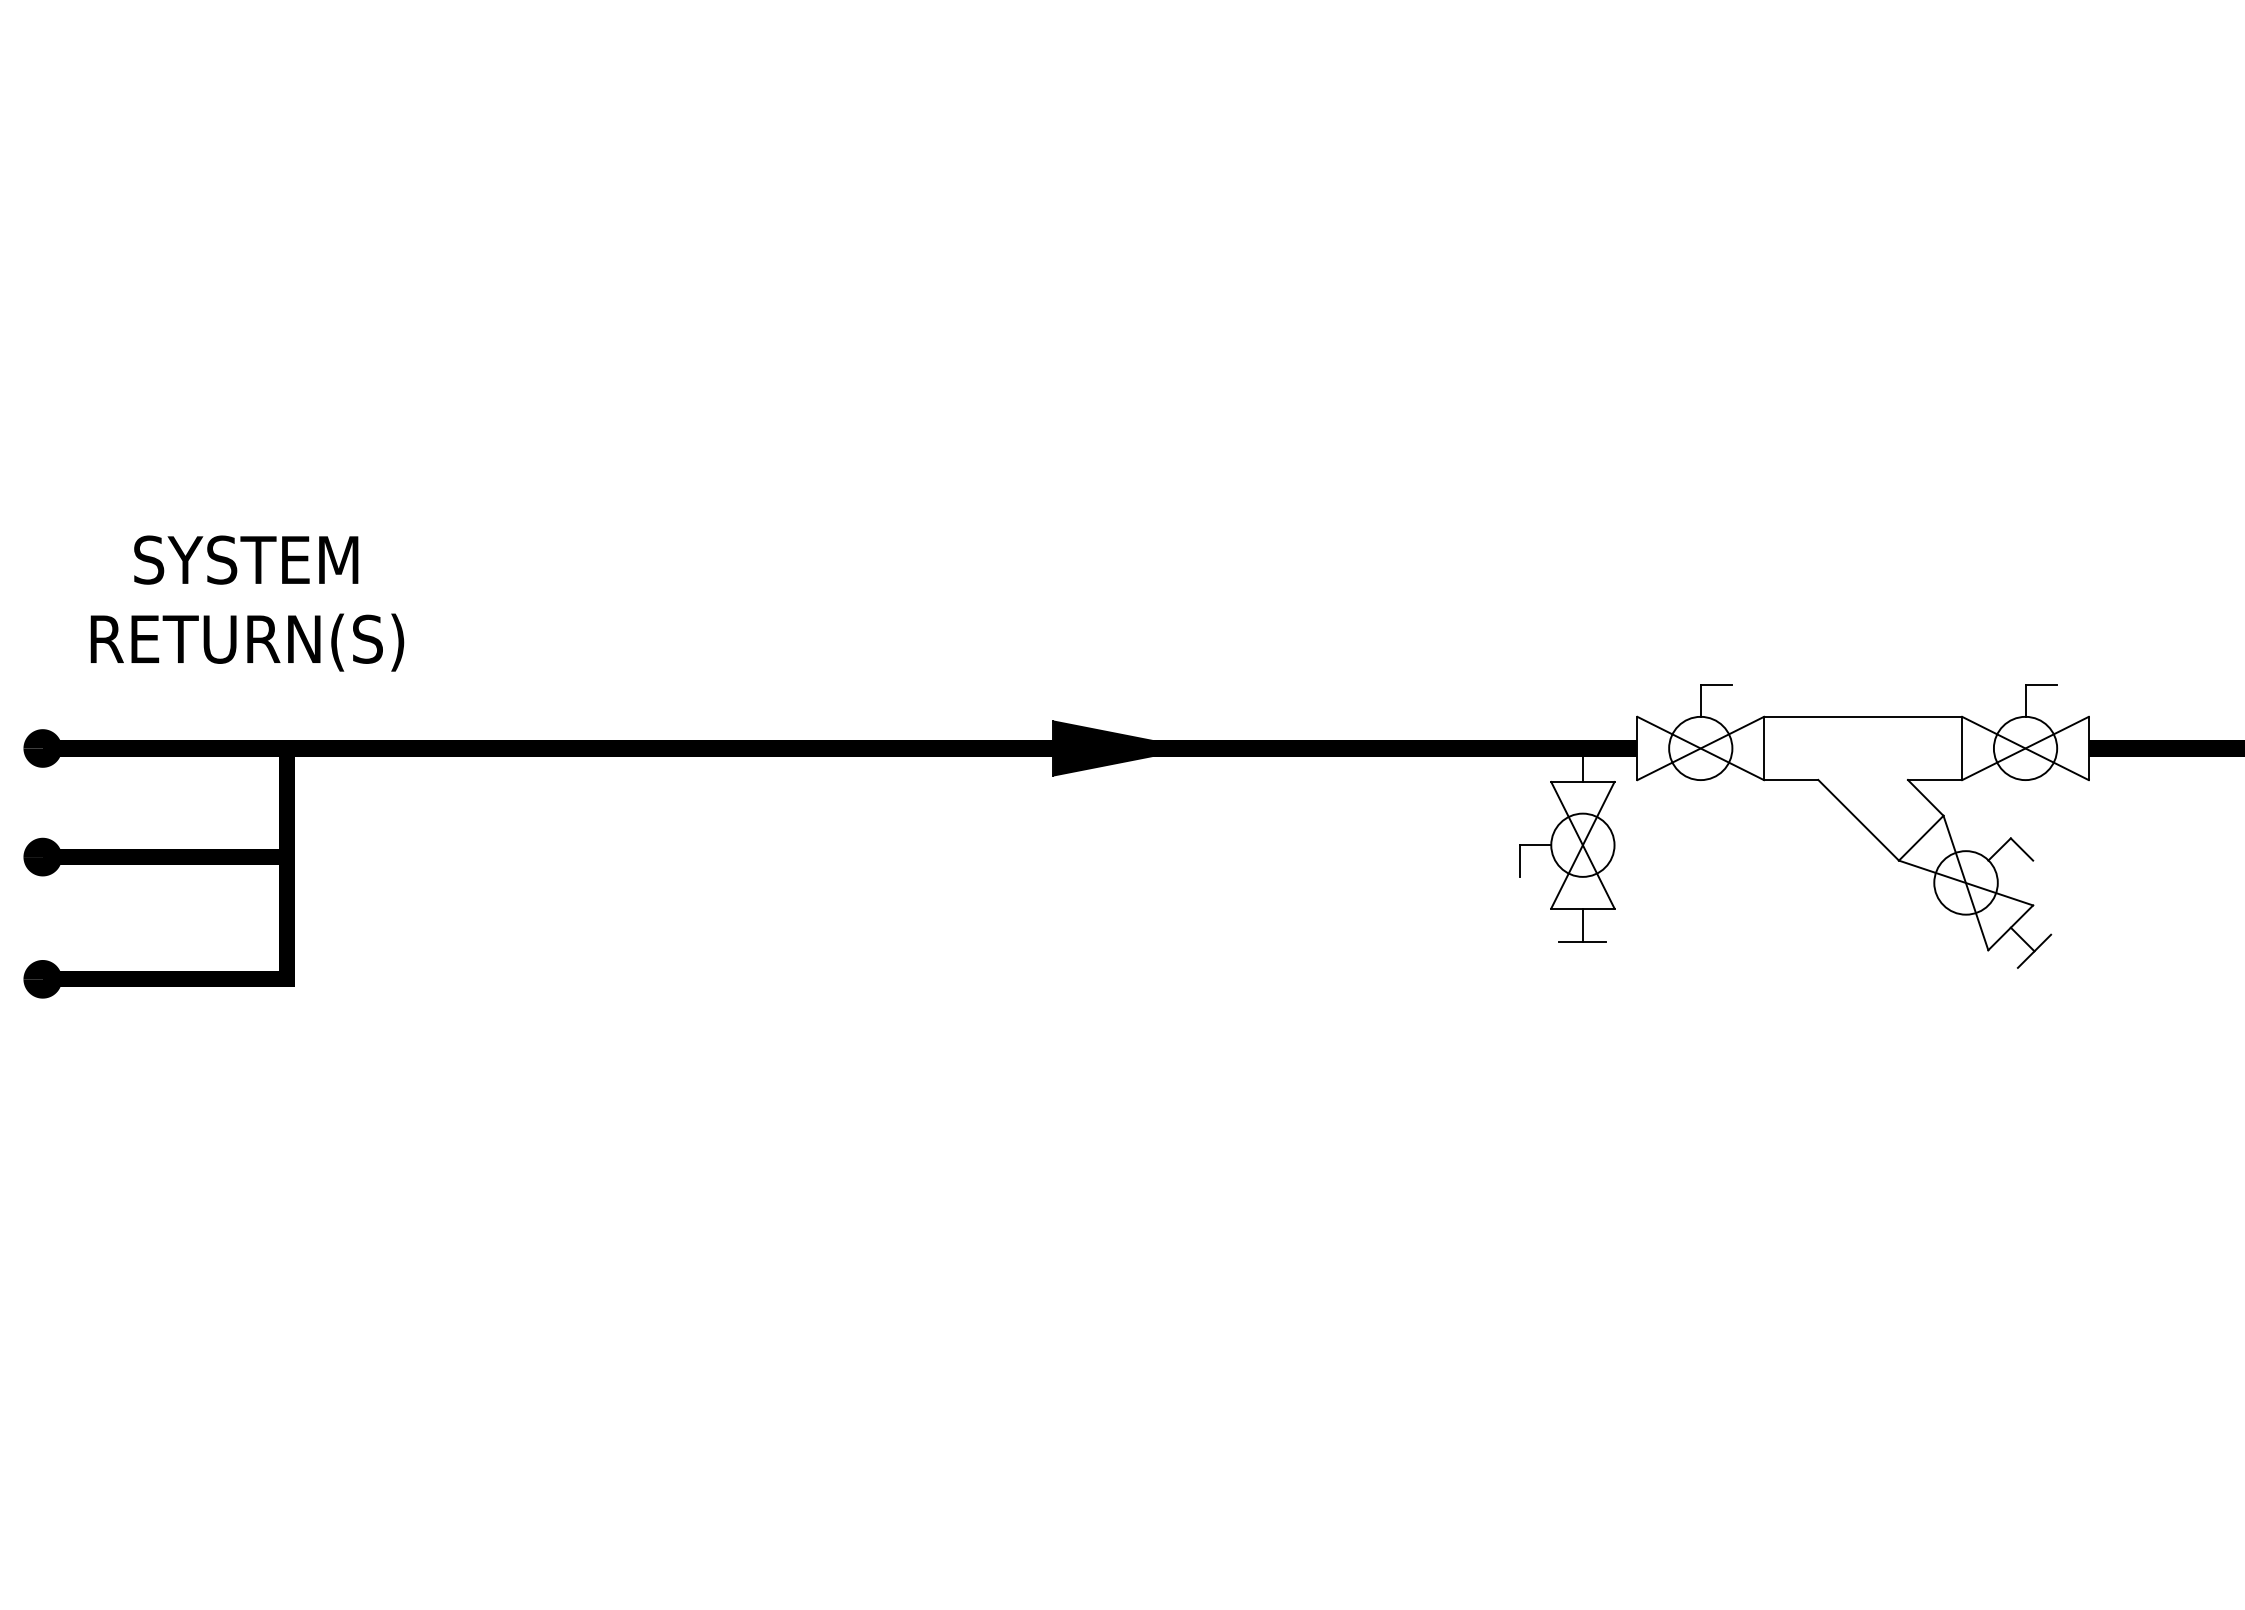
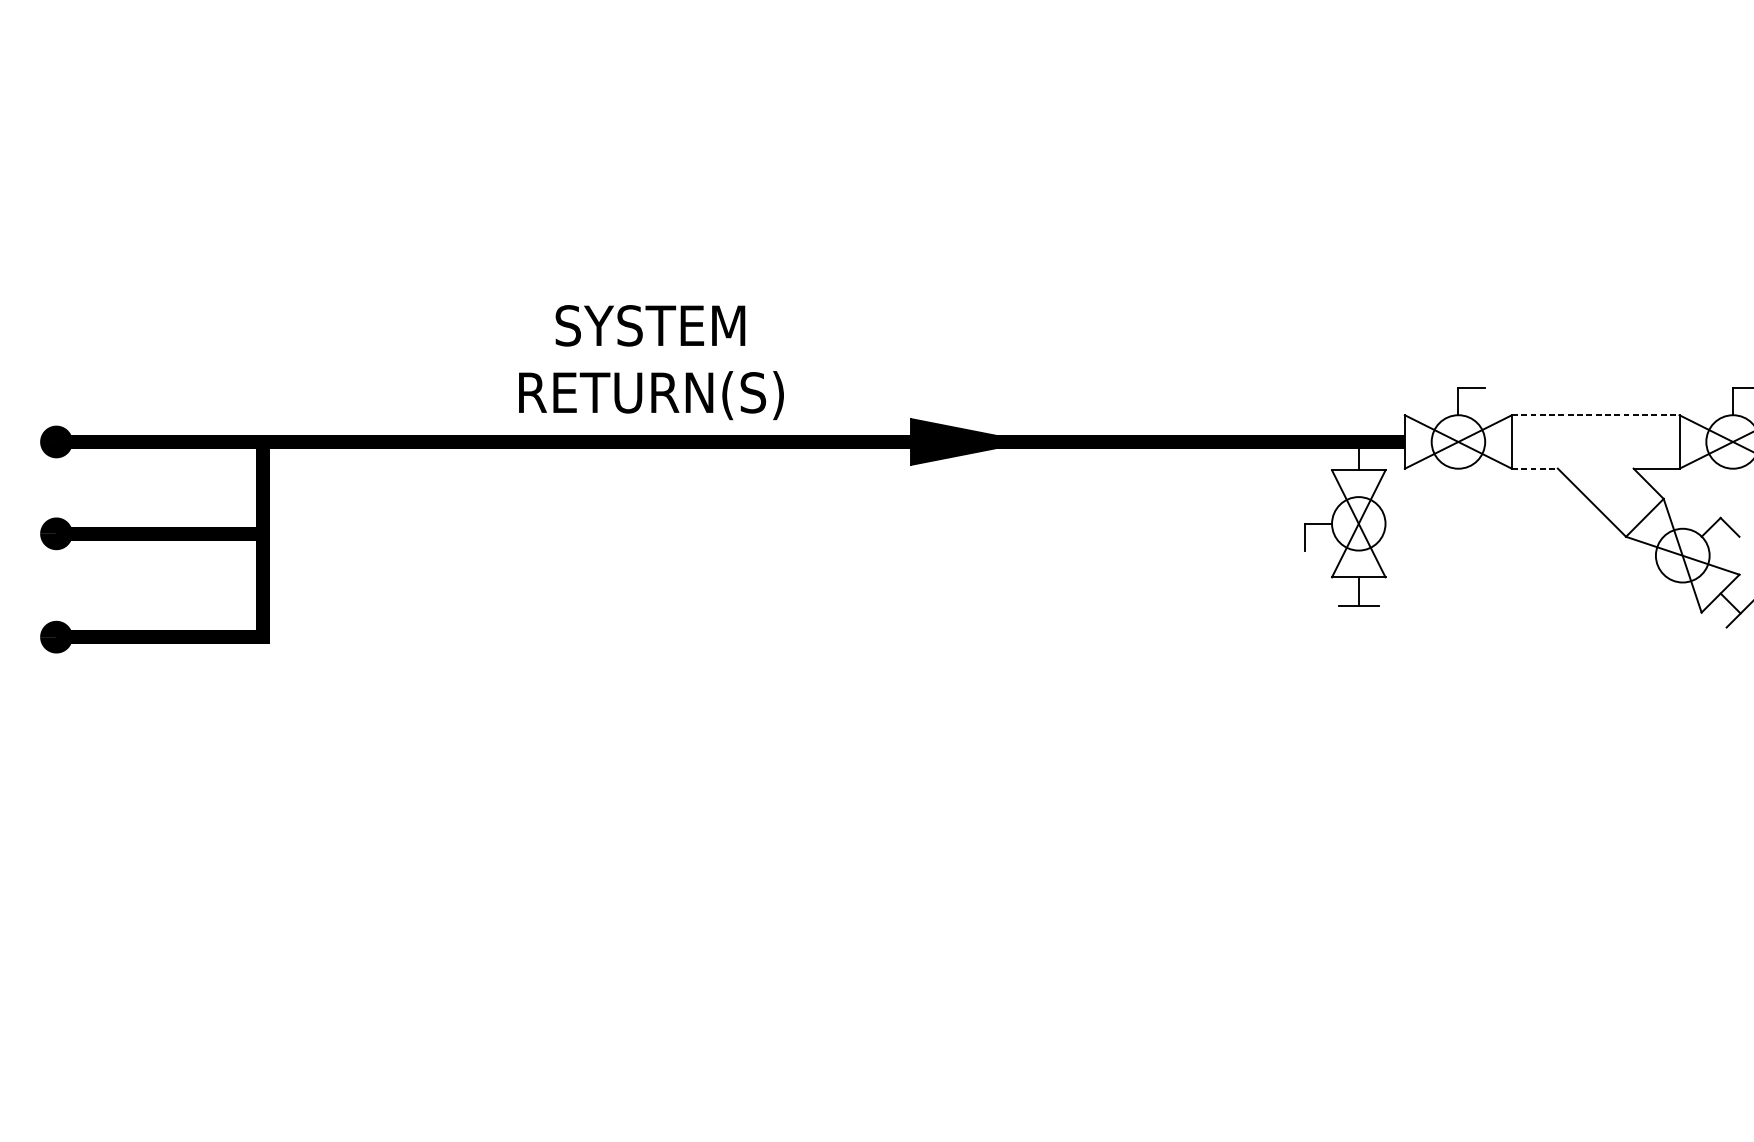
text: (247, 603) -> (651, 362), moved
line: (1863, 716) -> (1596, 414), solid -> dashed
line: (1791, 779) -> (1535, 468), solid -> dashed

